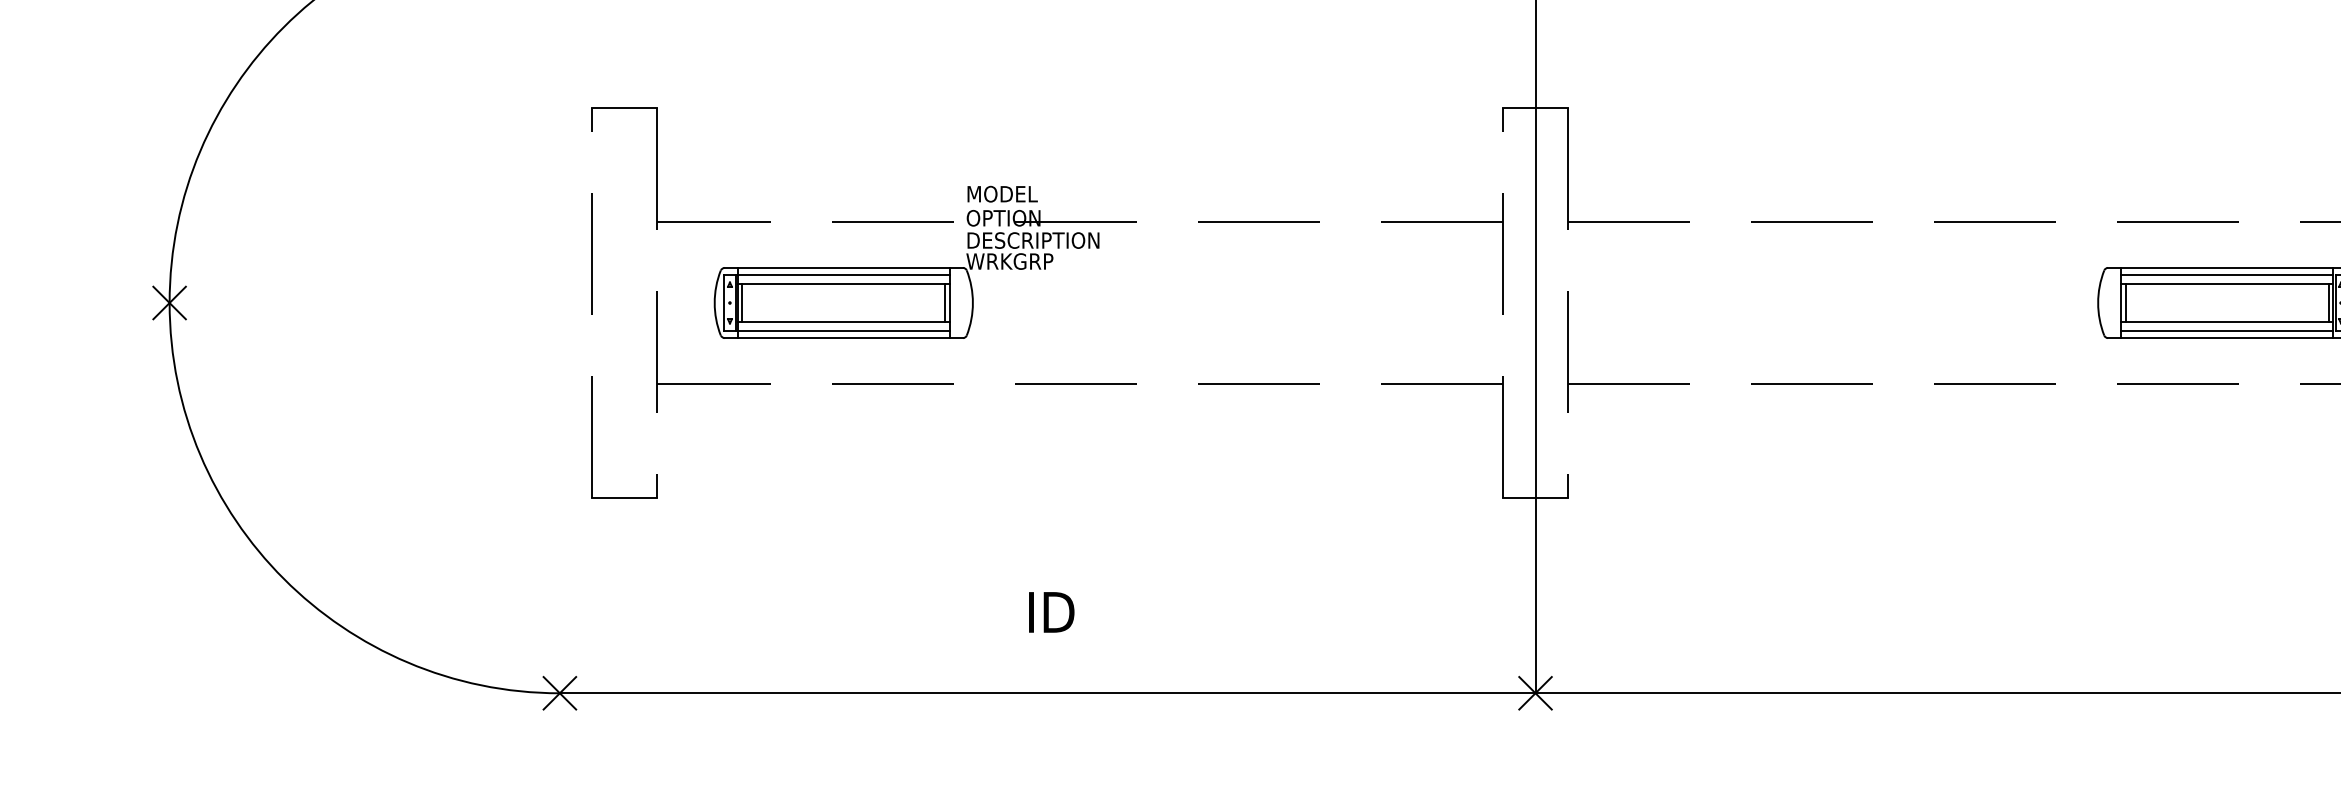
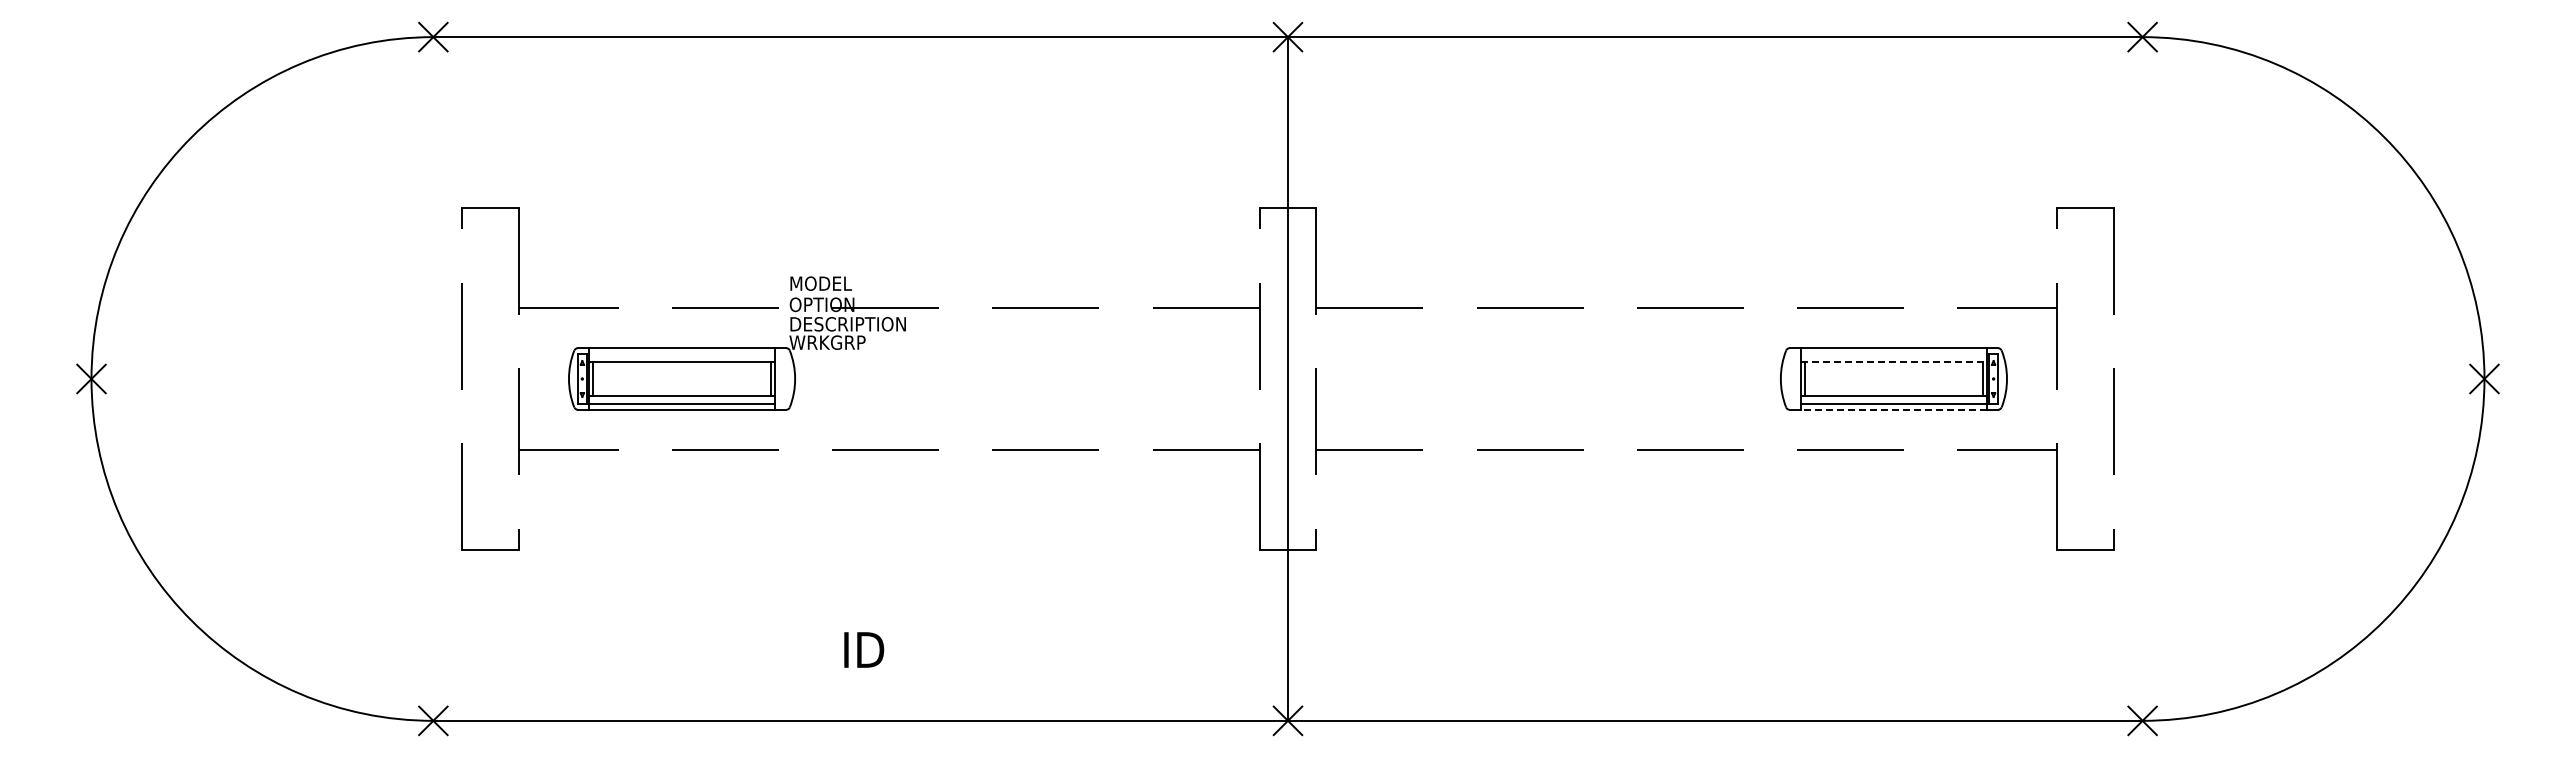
line: (843, 275) -> (681, 354), removed
line: (2226, 275) -> (1893, 354), removed
line: (2226, 284) -> (1893, 362), solid -> dashed
line: (2226, 337) -> (1893, 409), solid -> dashed

